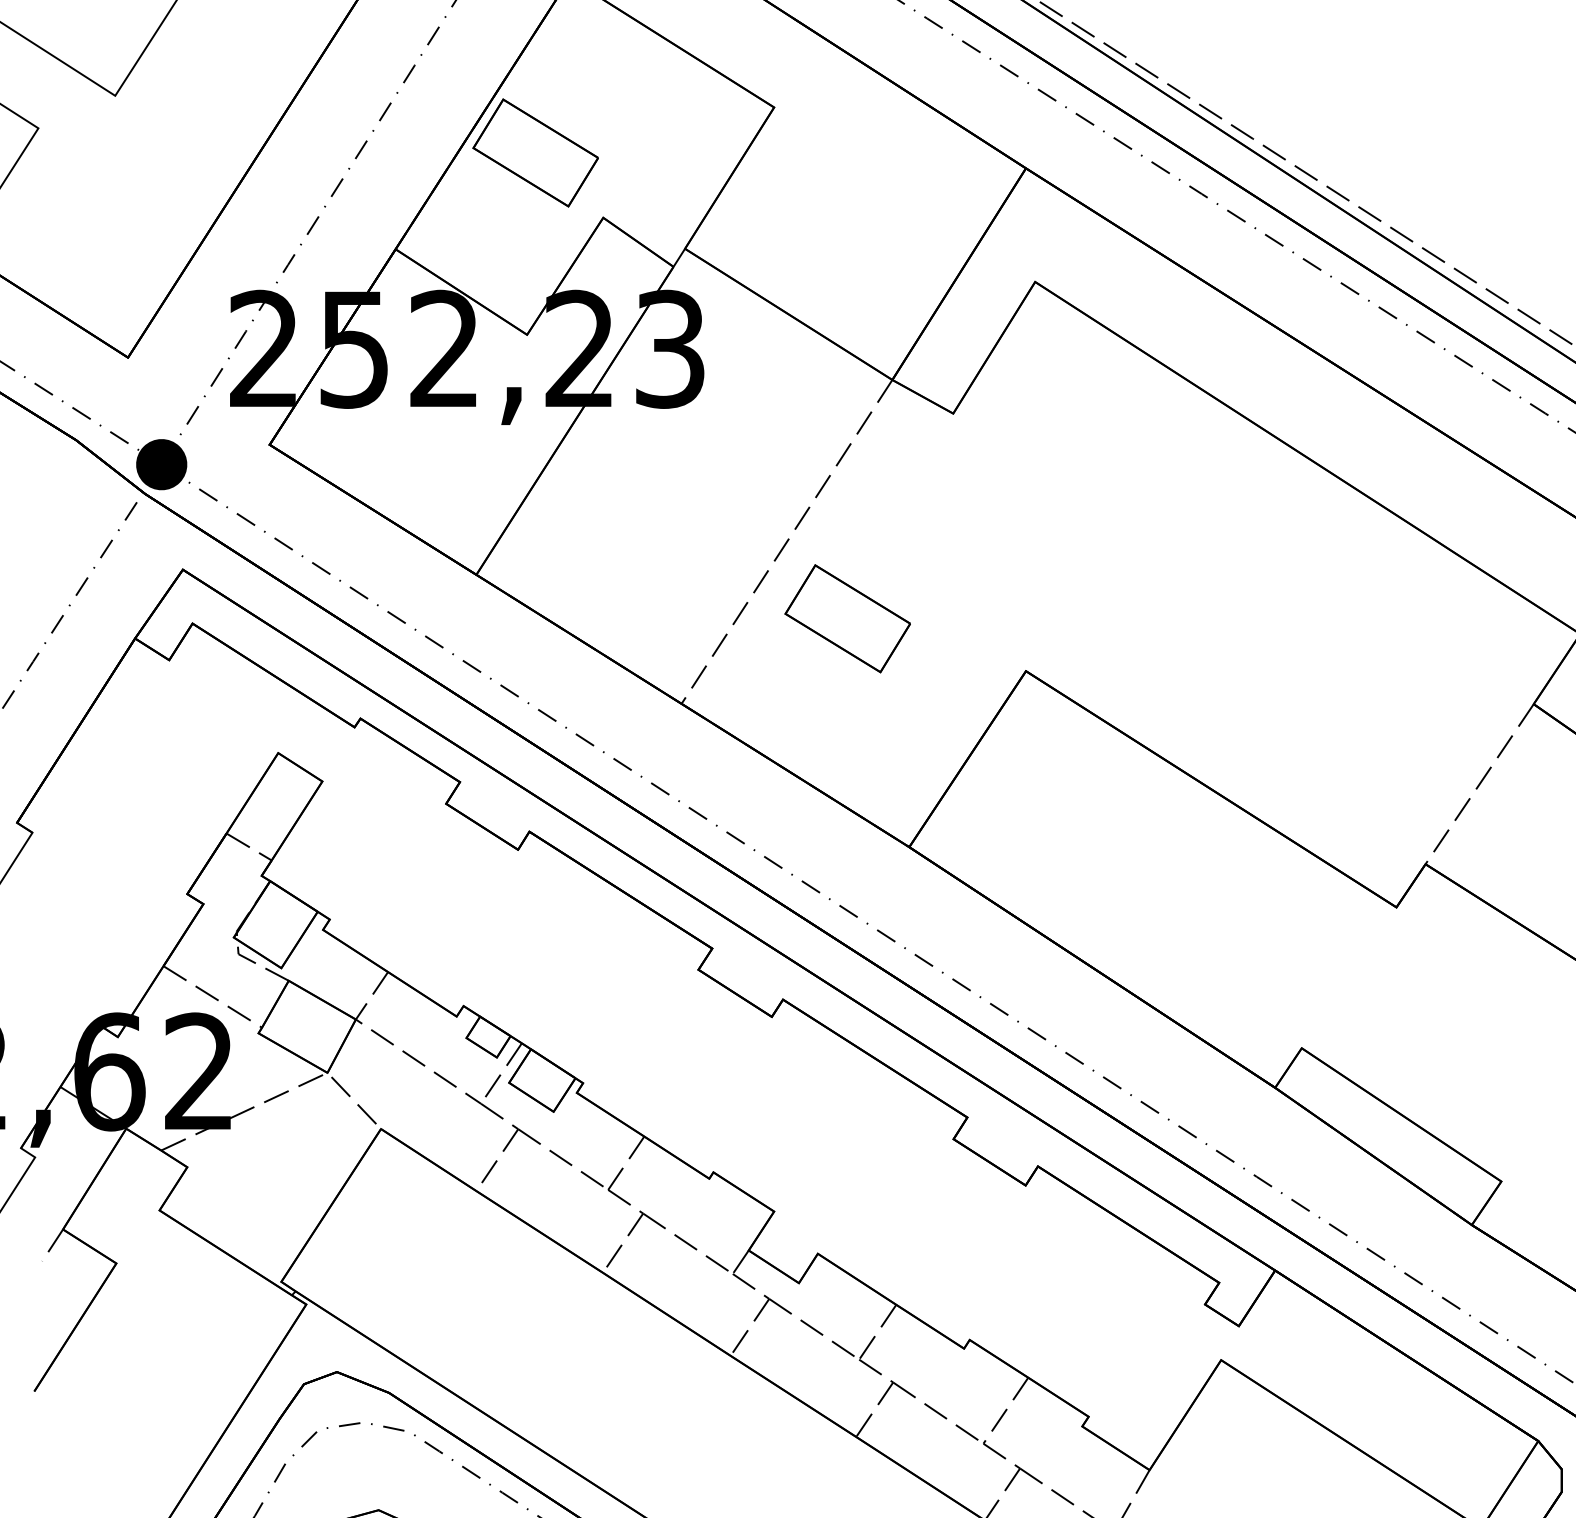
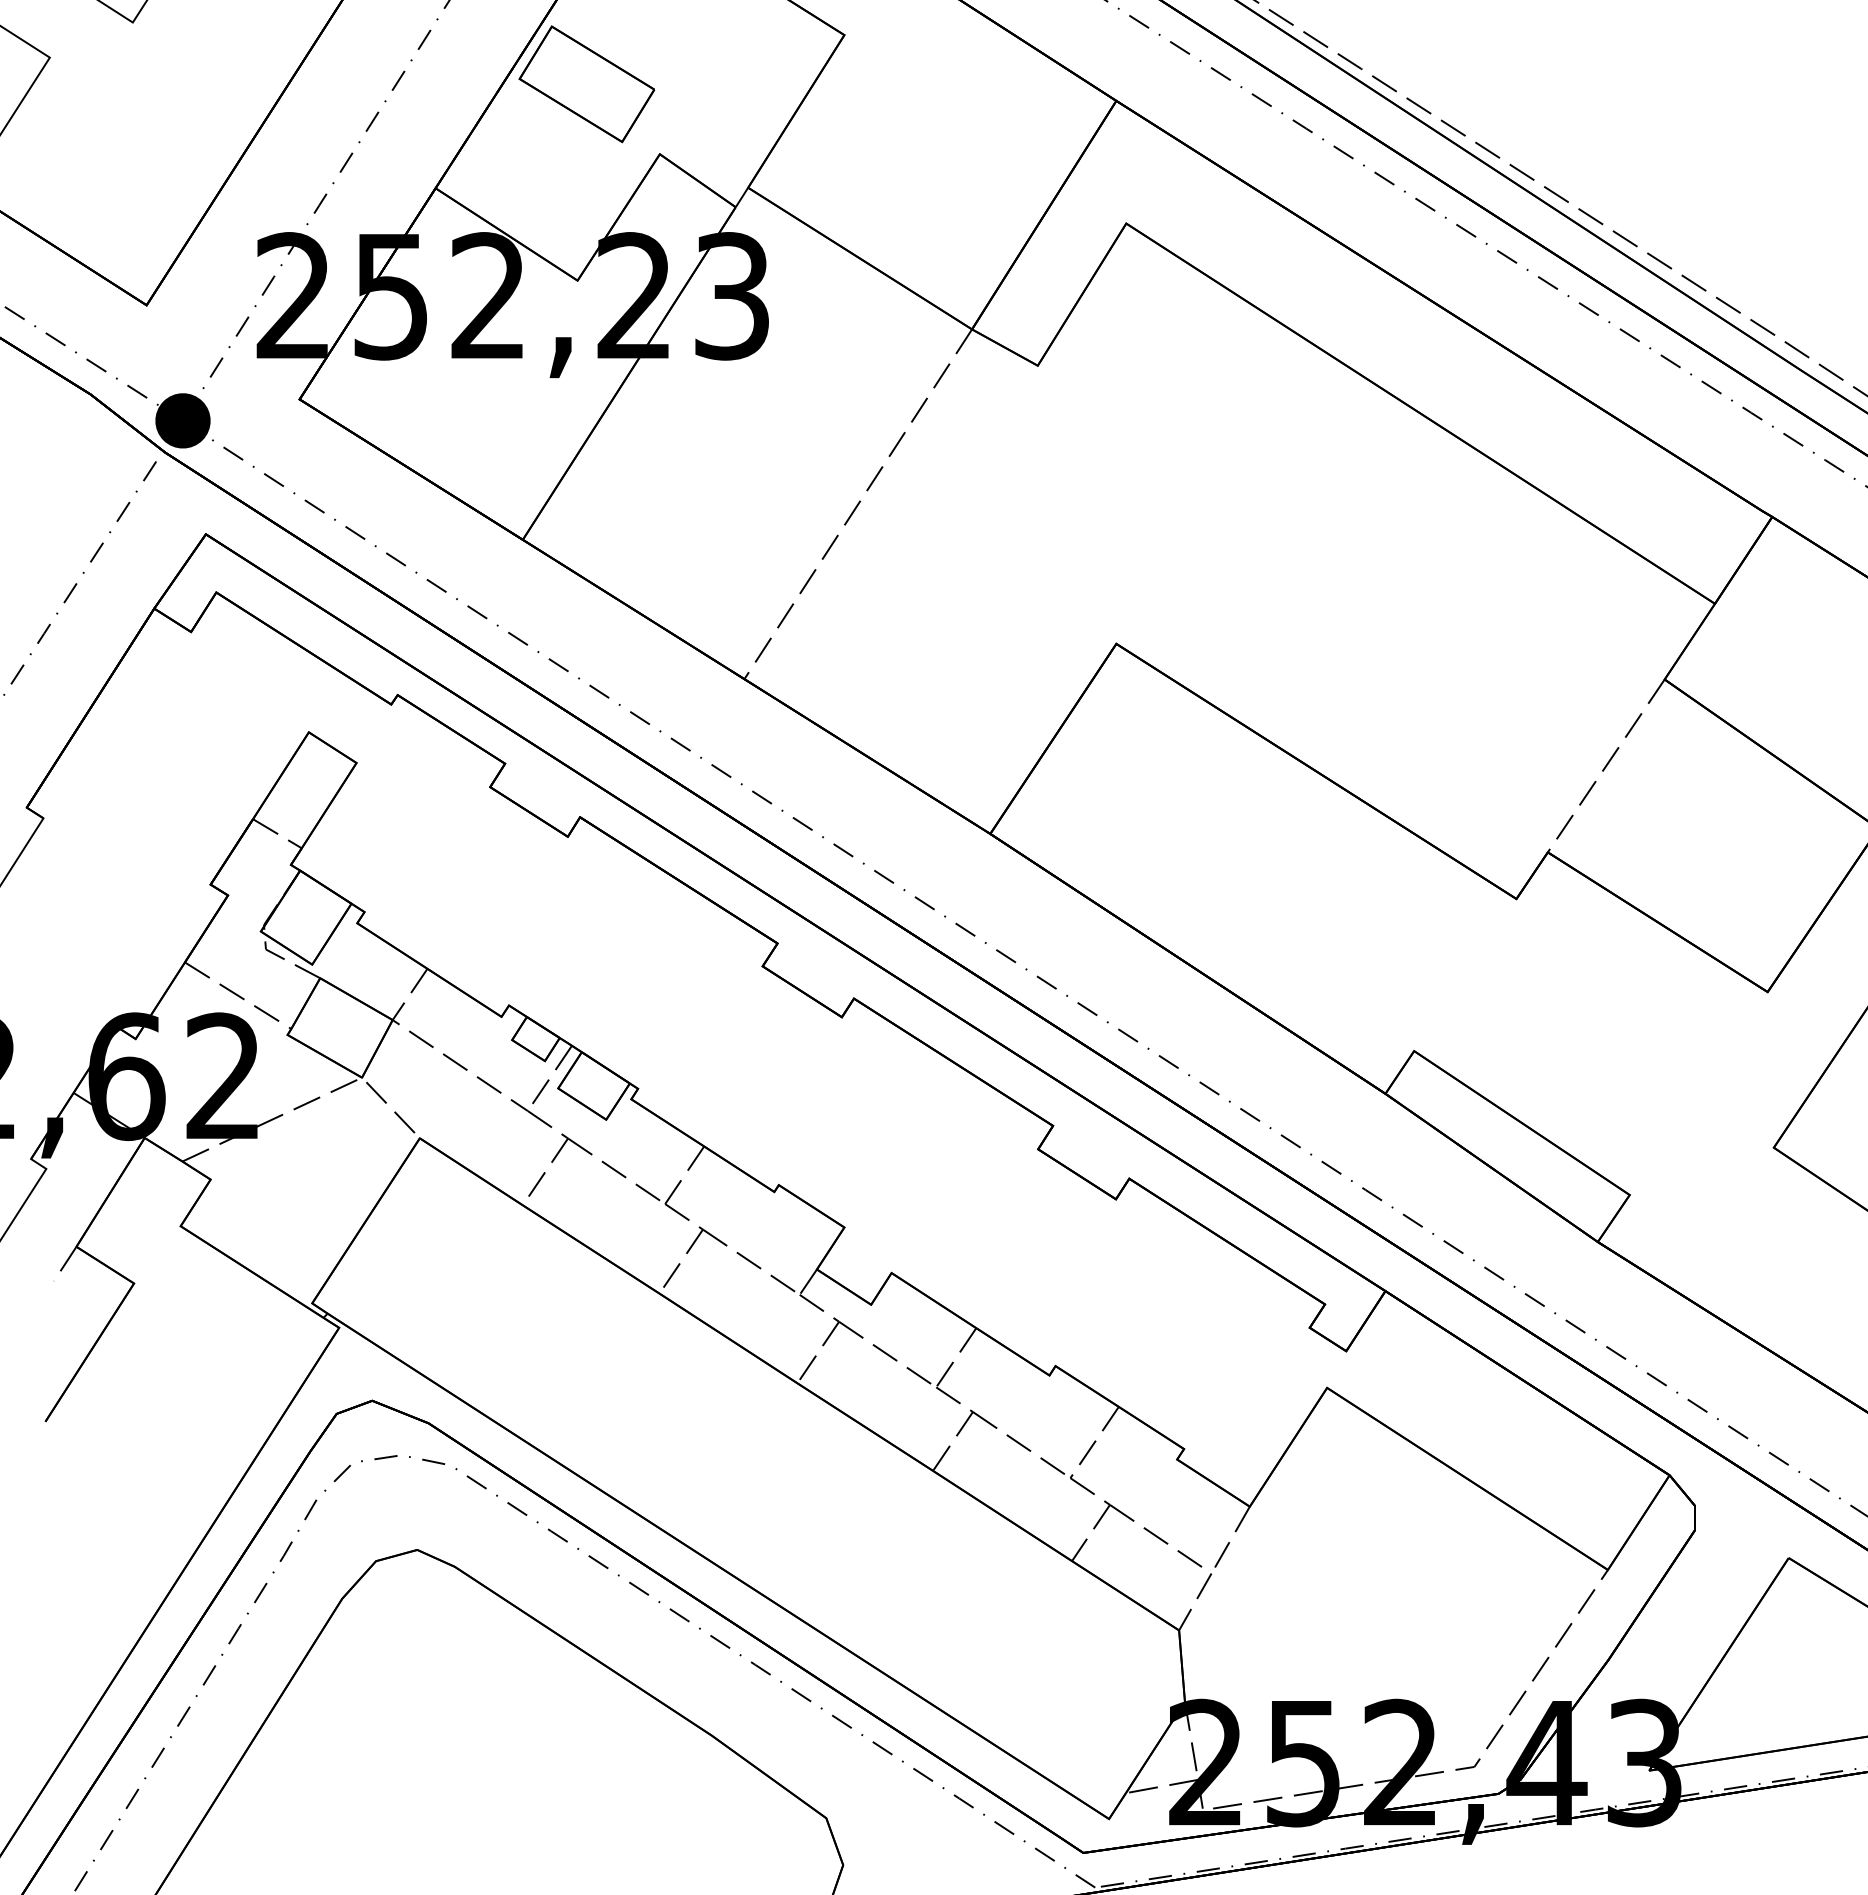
part: (847, 618) -> (923, 587), removed

